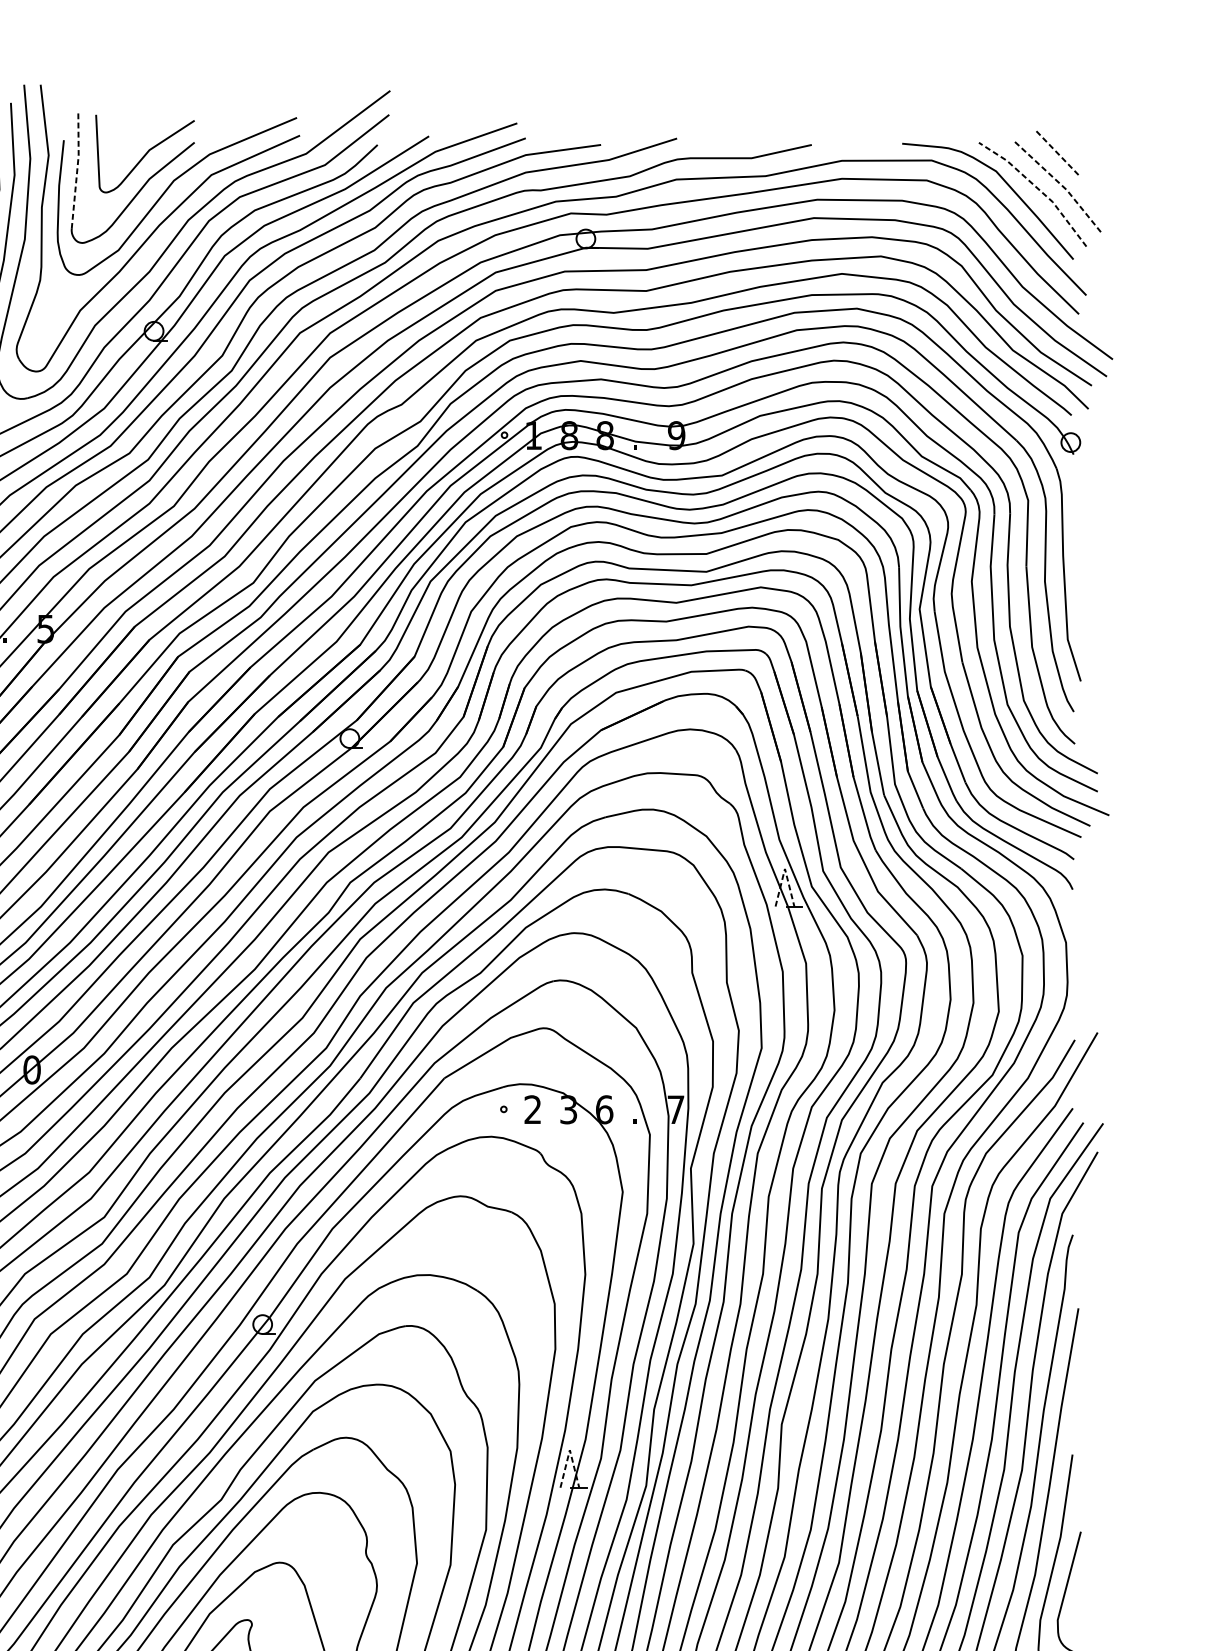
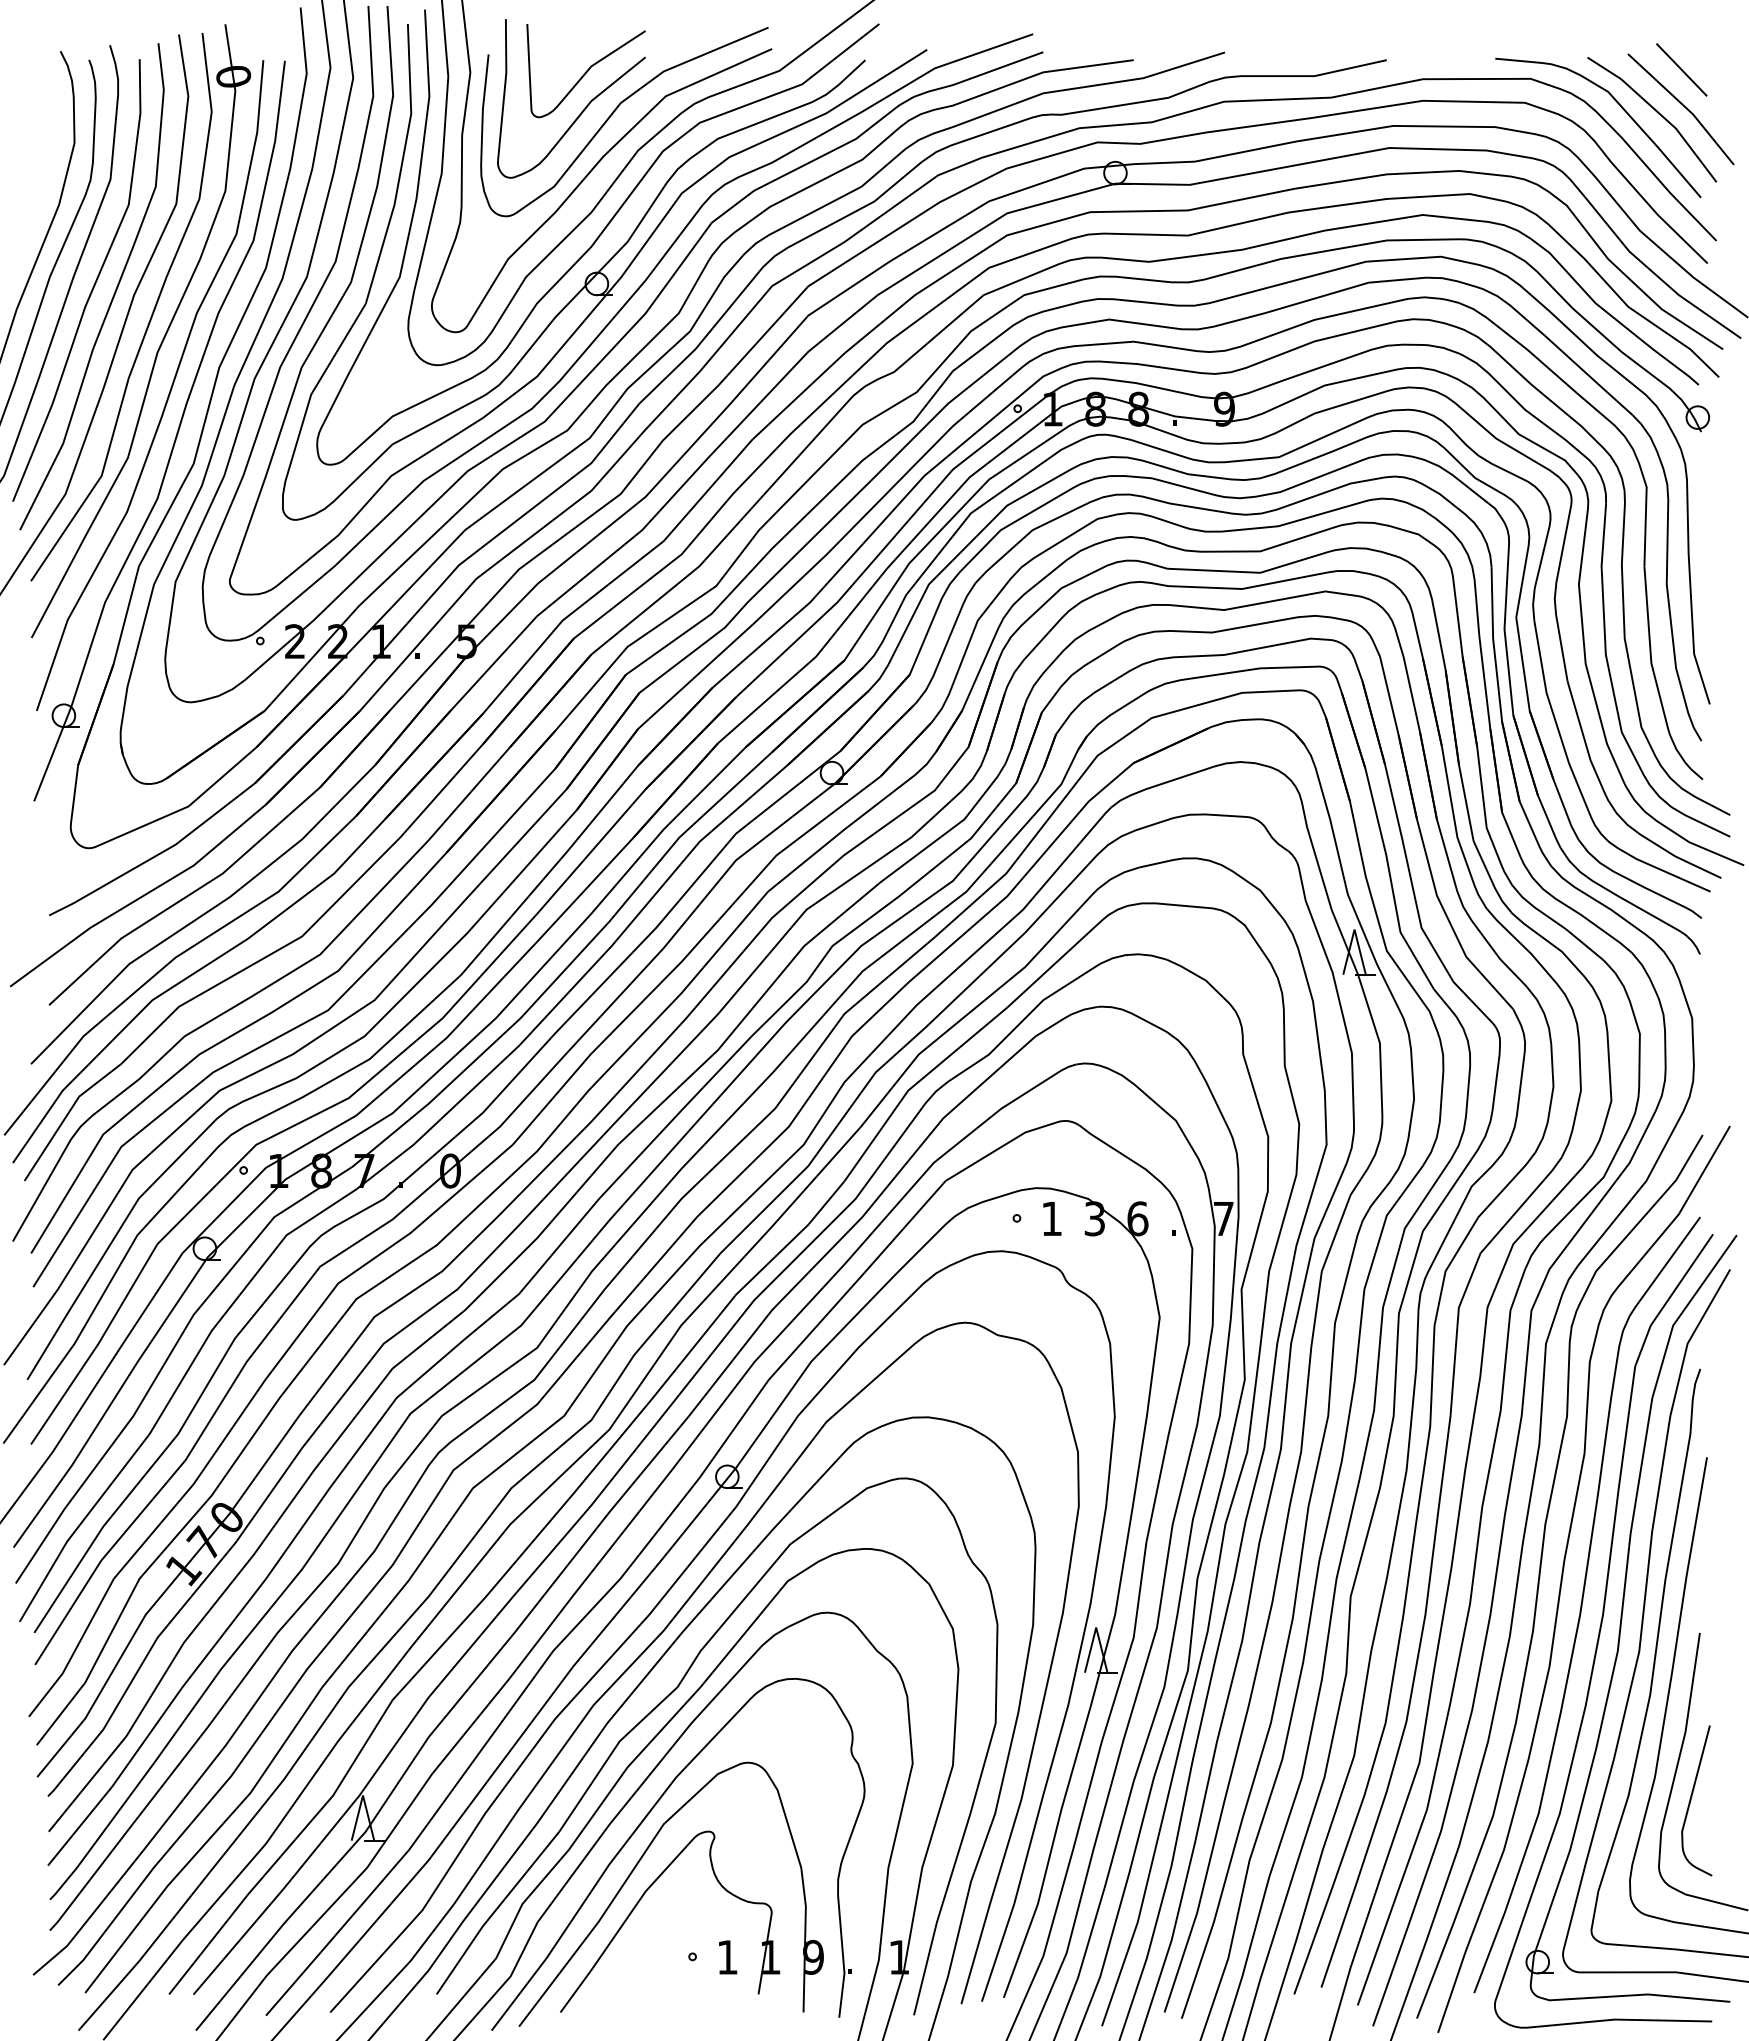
line: (1057, 152) -> (1681, 69), dashed -> solid
line: (77, 169) -> (504, 89), dashed -> solid
line: (1060, 183) -> (1685, 106), dashed -> solid
line: (1038, 188) -> (1658, 112), dashed -> solid
line: (784, 868) -> (1354, 929), dashed -> solid
text: (532, 1109) -> (1051, 1218), 2 -> 1
line: (570, 1450) -> (1096, 1627), dashed -> solid

